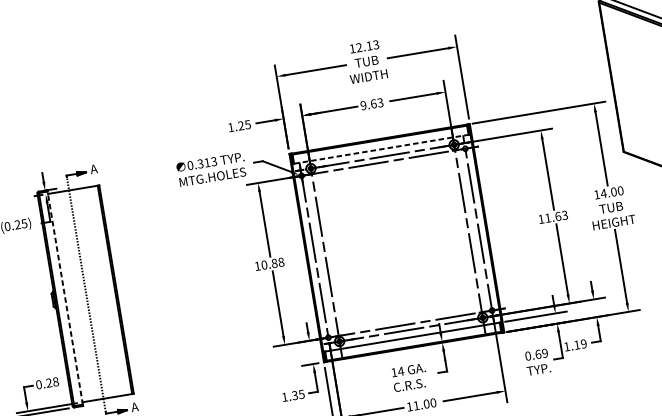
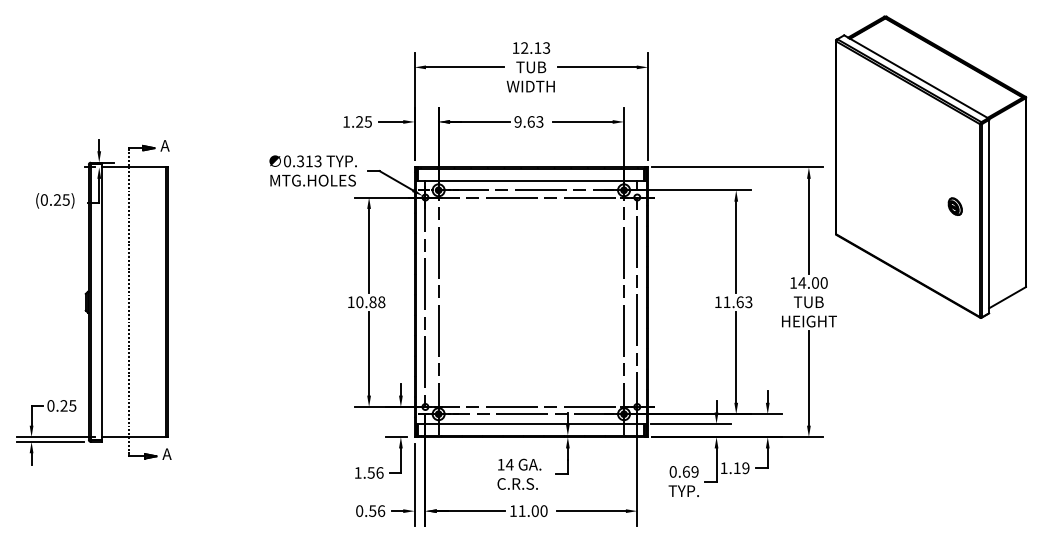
line: (381, 149) -> (531, 180), dashed -> solid
line: (65, 298) -> (102, 302), dashed -> solid
text: (55, 381) -> (72, 405), 0.28 -> 0.25
text: (298, 394) -> (375, 472), 1.35 -> 1.56

